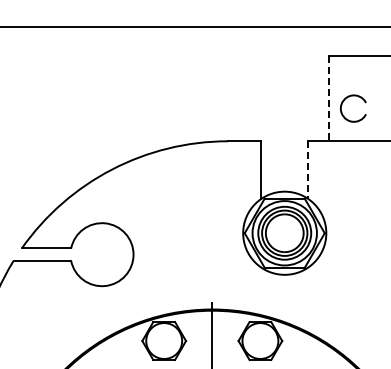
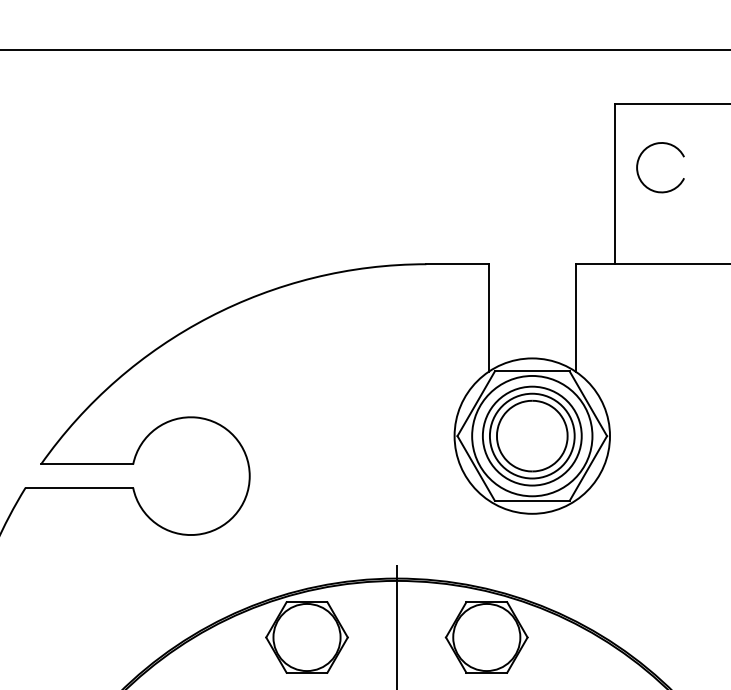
line: (328, 98) -> (614, 184), dashed -> solid
arc: (344, 101) -> (643, 154), moved
line: (308, 170) -> (576, 318), dashed -> solid

